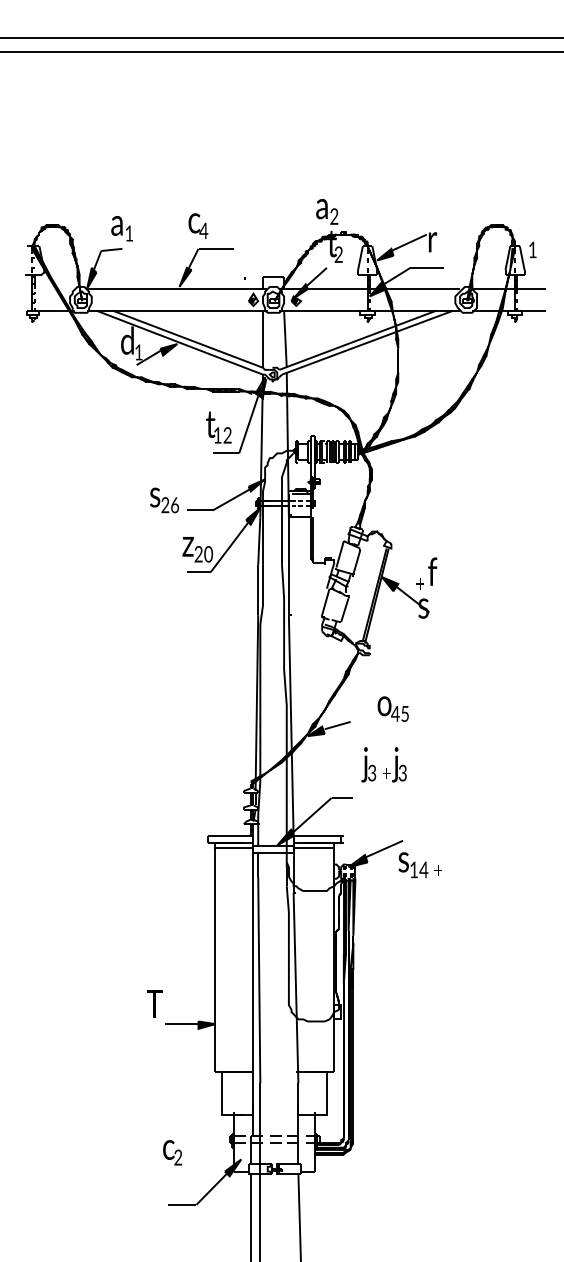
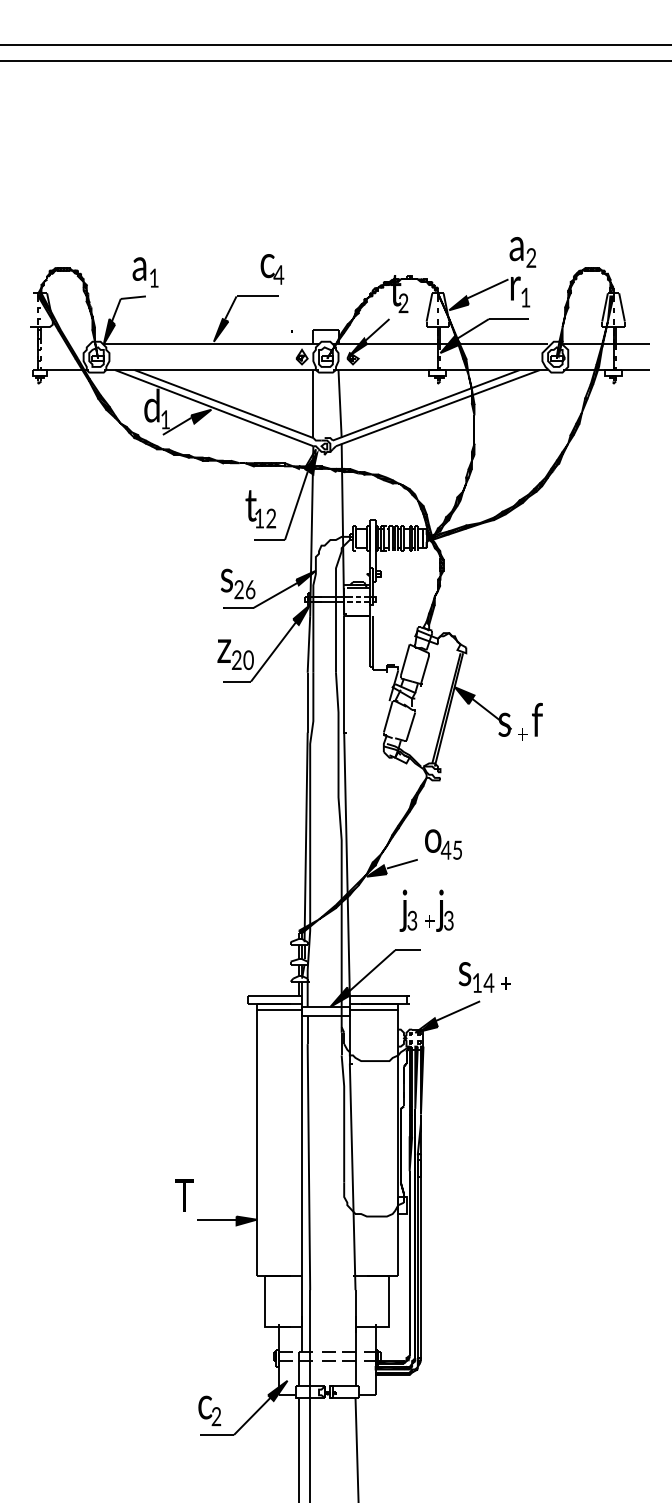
text: (326, 211) -> (522, 252), moved
text: (198, 226) -> (272, 269), moved
text: (532, 249) -> (525, 297), moved
text: (164, 500) -> (237, 583), moved
text: (426, 573) -> (530, 721), moved
text: (393, 709) -> (443, 844), moved
text: (384, 764) -> (426, 910), moved
text: (420, 865) -> (484, 977), moved
text: (172, 1152) -> (209, 1410), moved

